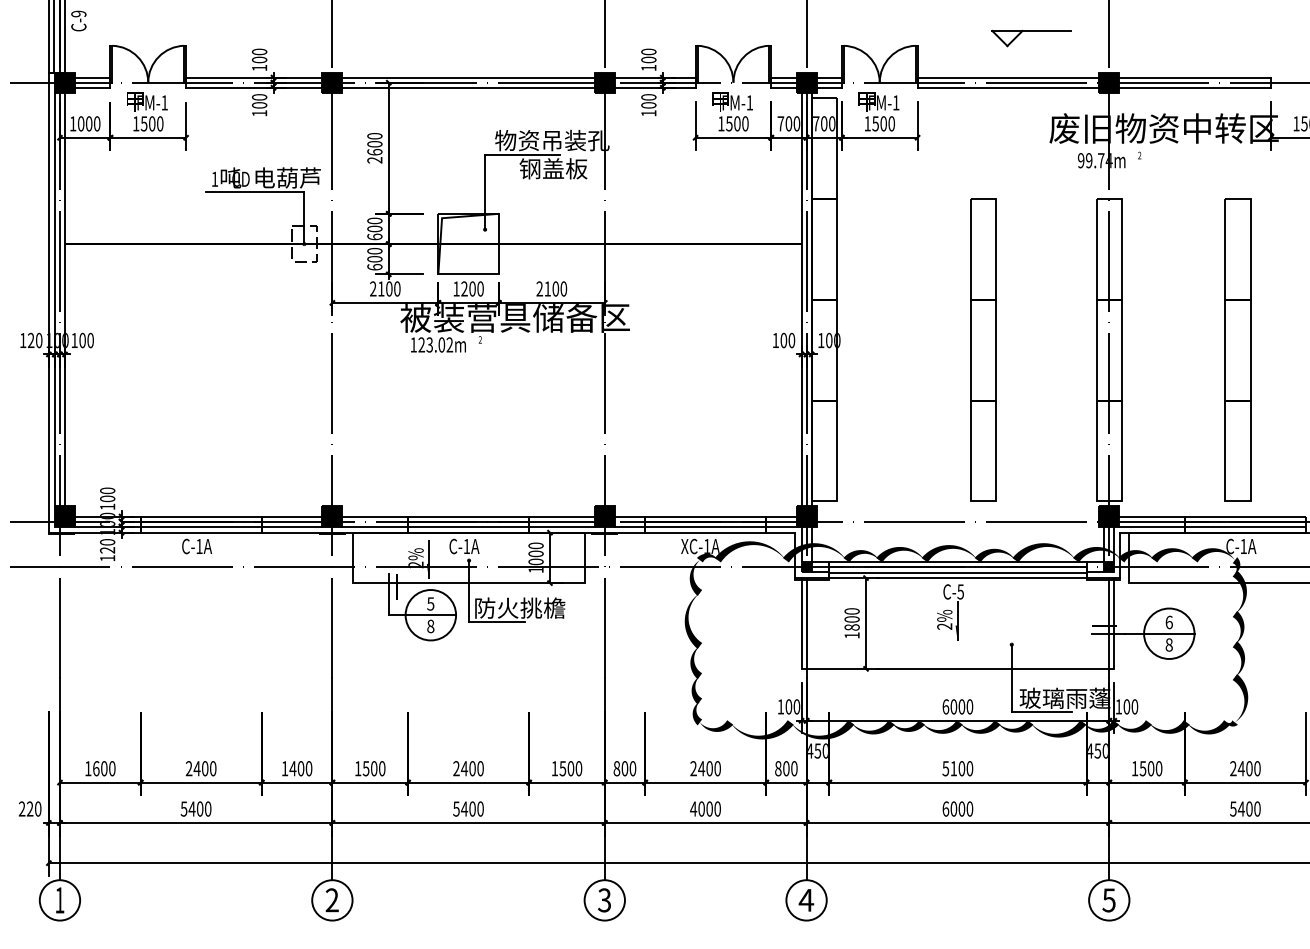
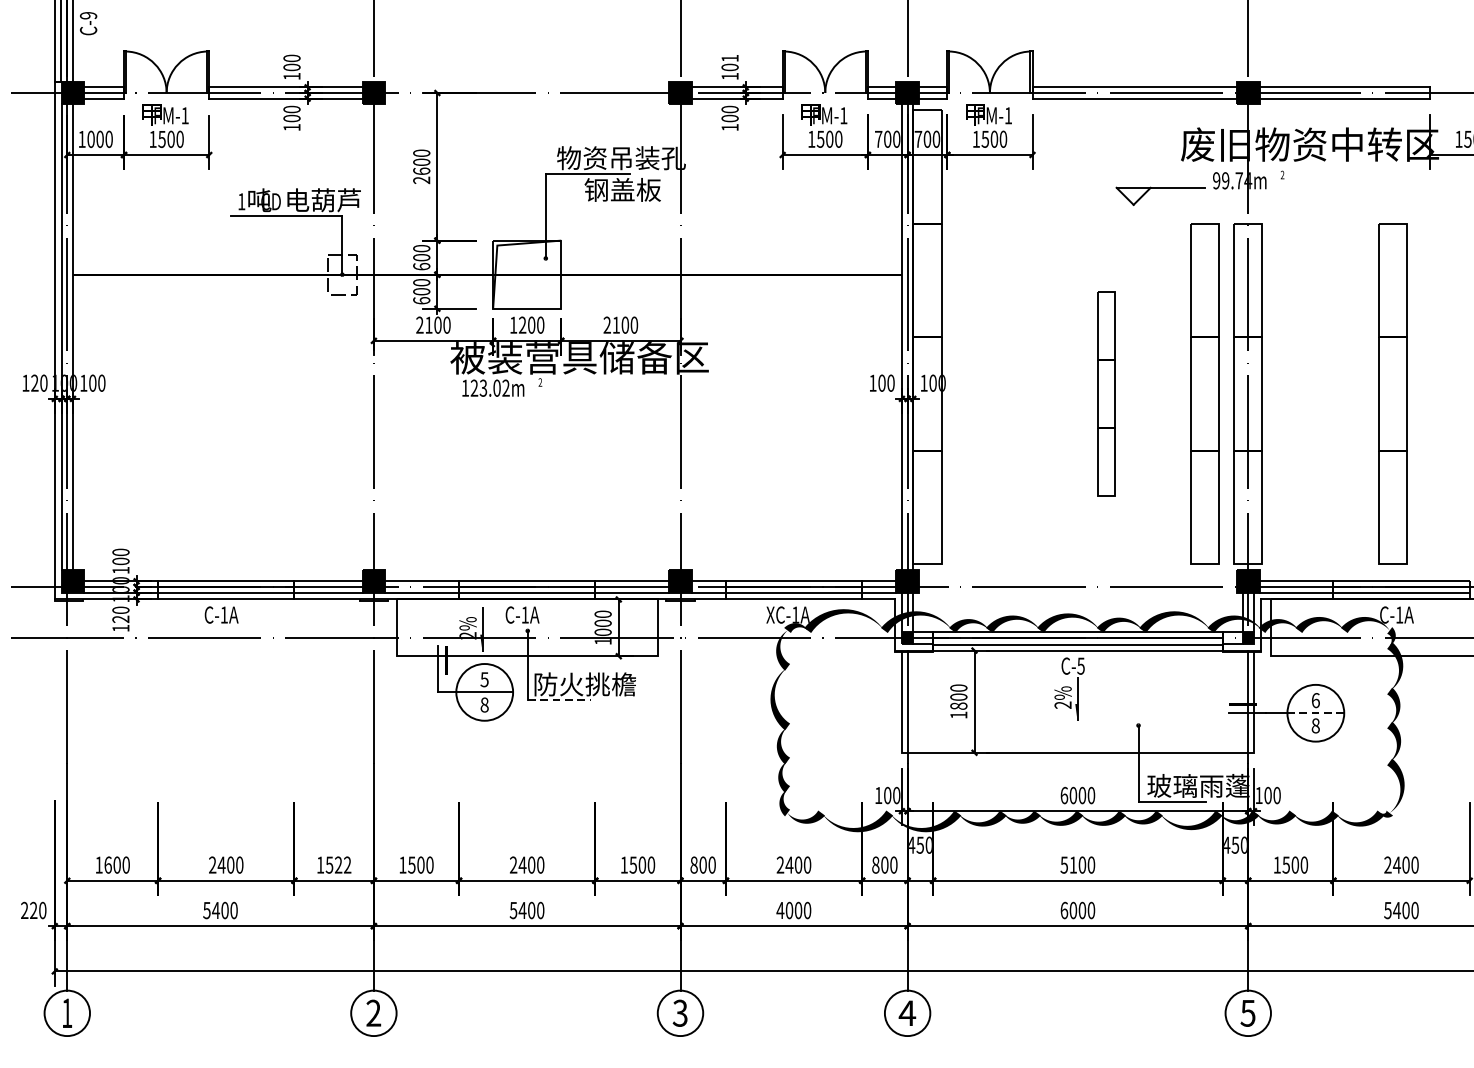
part: (1031, 31) -> (1160, 188), moved
text: (648, 51) -> (729, 57), 100 -> 101
line: (468, 77) -> (527, 87), removed
line: (468, 87) -> (527, 98), removed
part: (983, 349) -> (1106, 393), size x0.6
part: (1070, 349) -> (1204, 393), added
line: (497, 622) -> (559, 700), solid -> dashed
line: (1168, 633) -> (1314, 712), solid -> dashed
text: (300, 768) -> (338, 864), 1400 -> 1522

